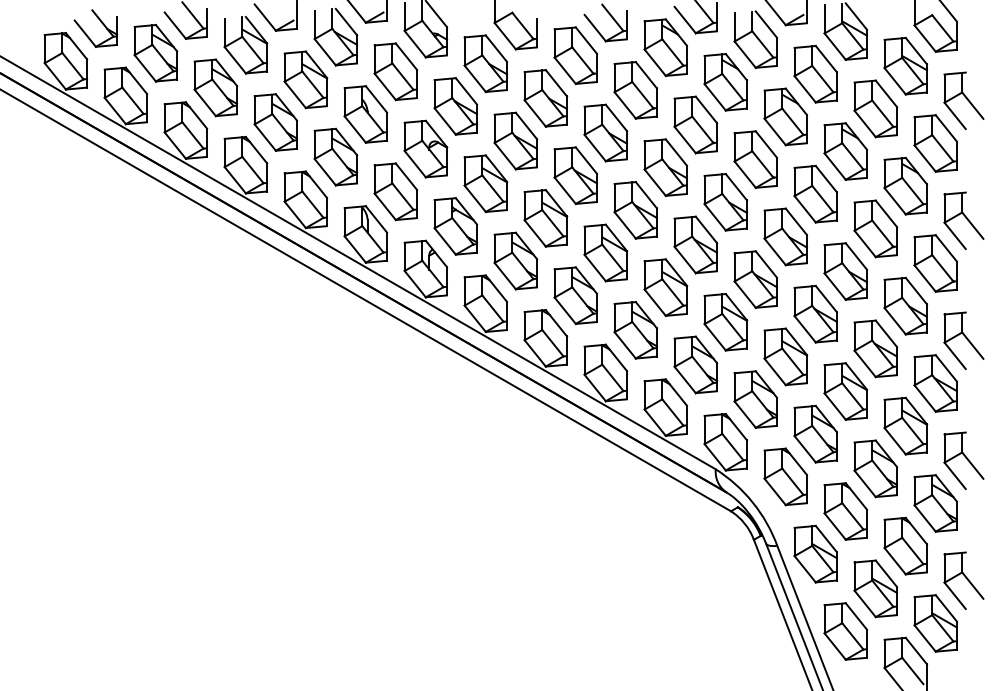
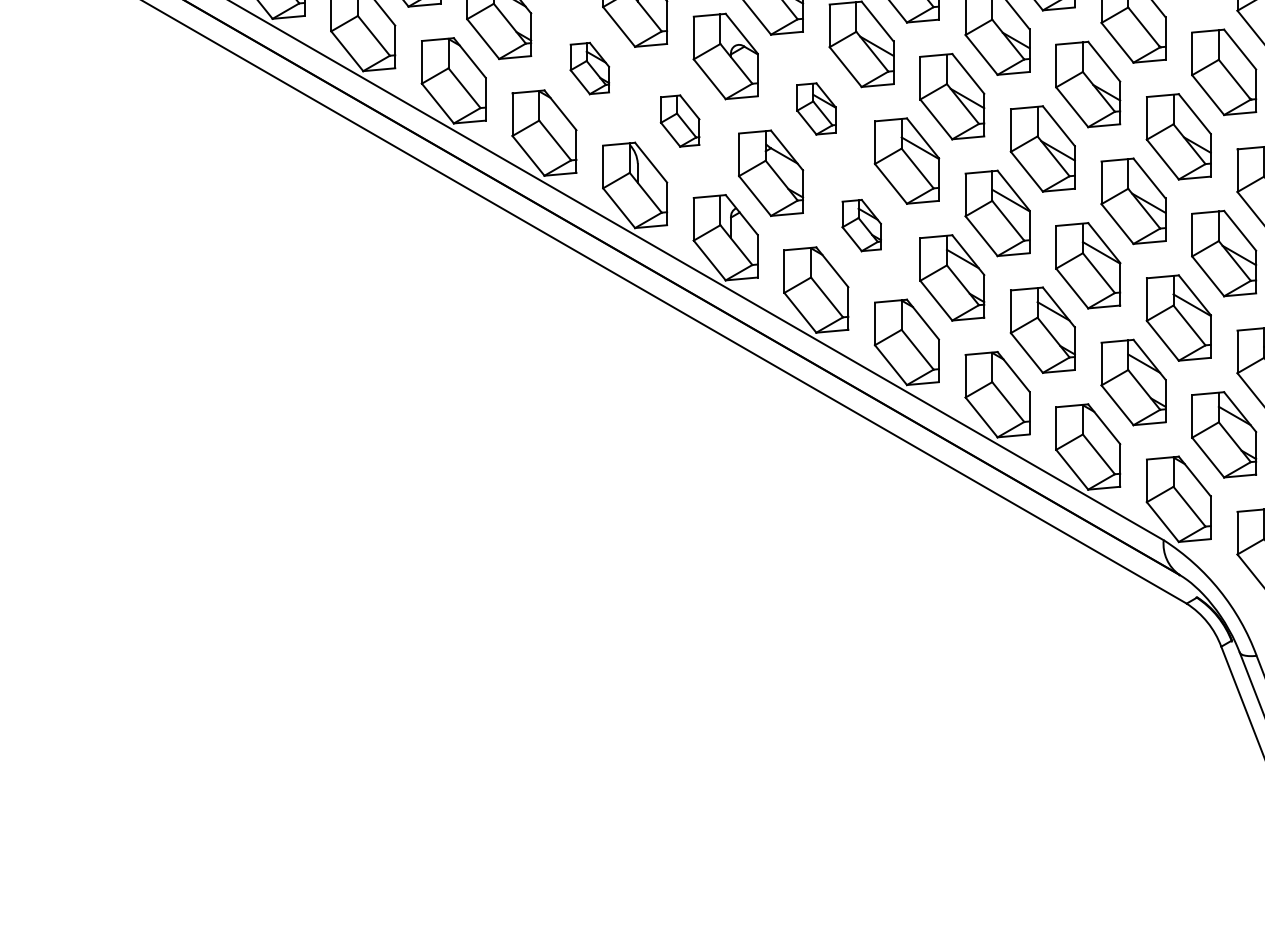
part: (335, 156) -> (589, 67), size x0.6
part: (485, 183) -> (815, 108), size x0.6
part: (395, 191) -> (679, 120), size x0.6
part: (515, 260) -> (861, 224), size x0.6

